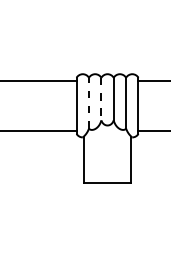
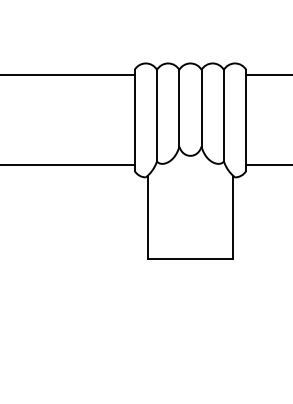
line: (101, 99) -> (179, 109), dashed -> solid
line: (88, 102) -> (156, 114), dashed -> solid

